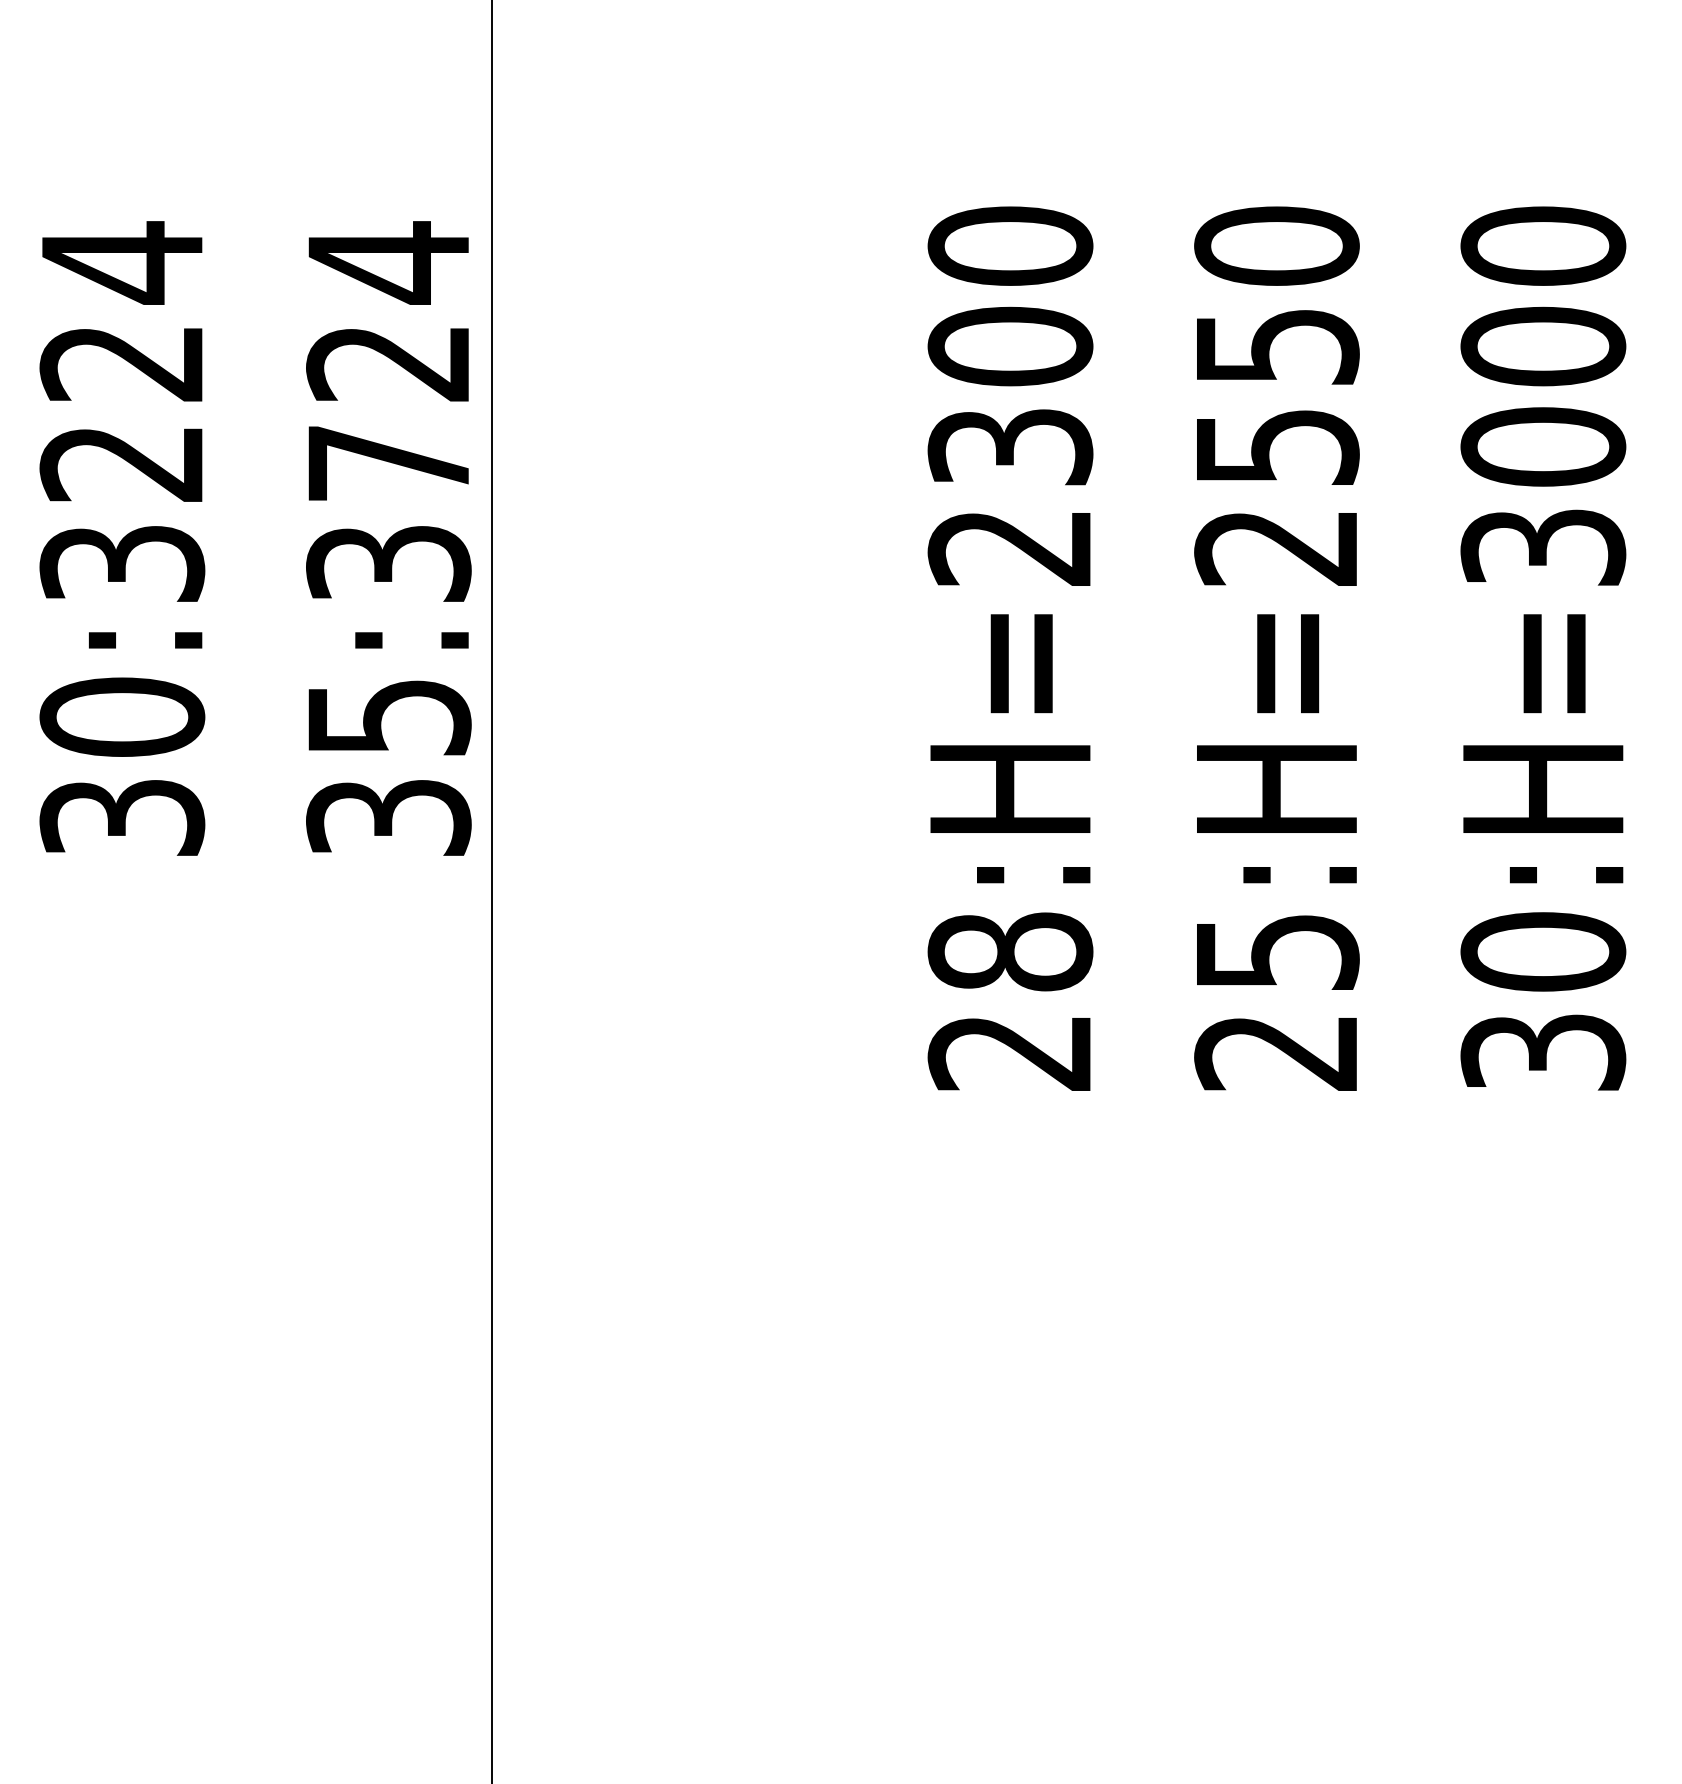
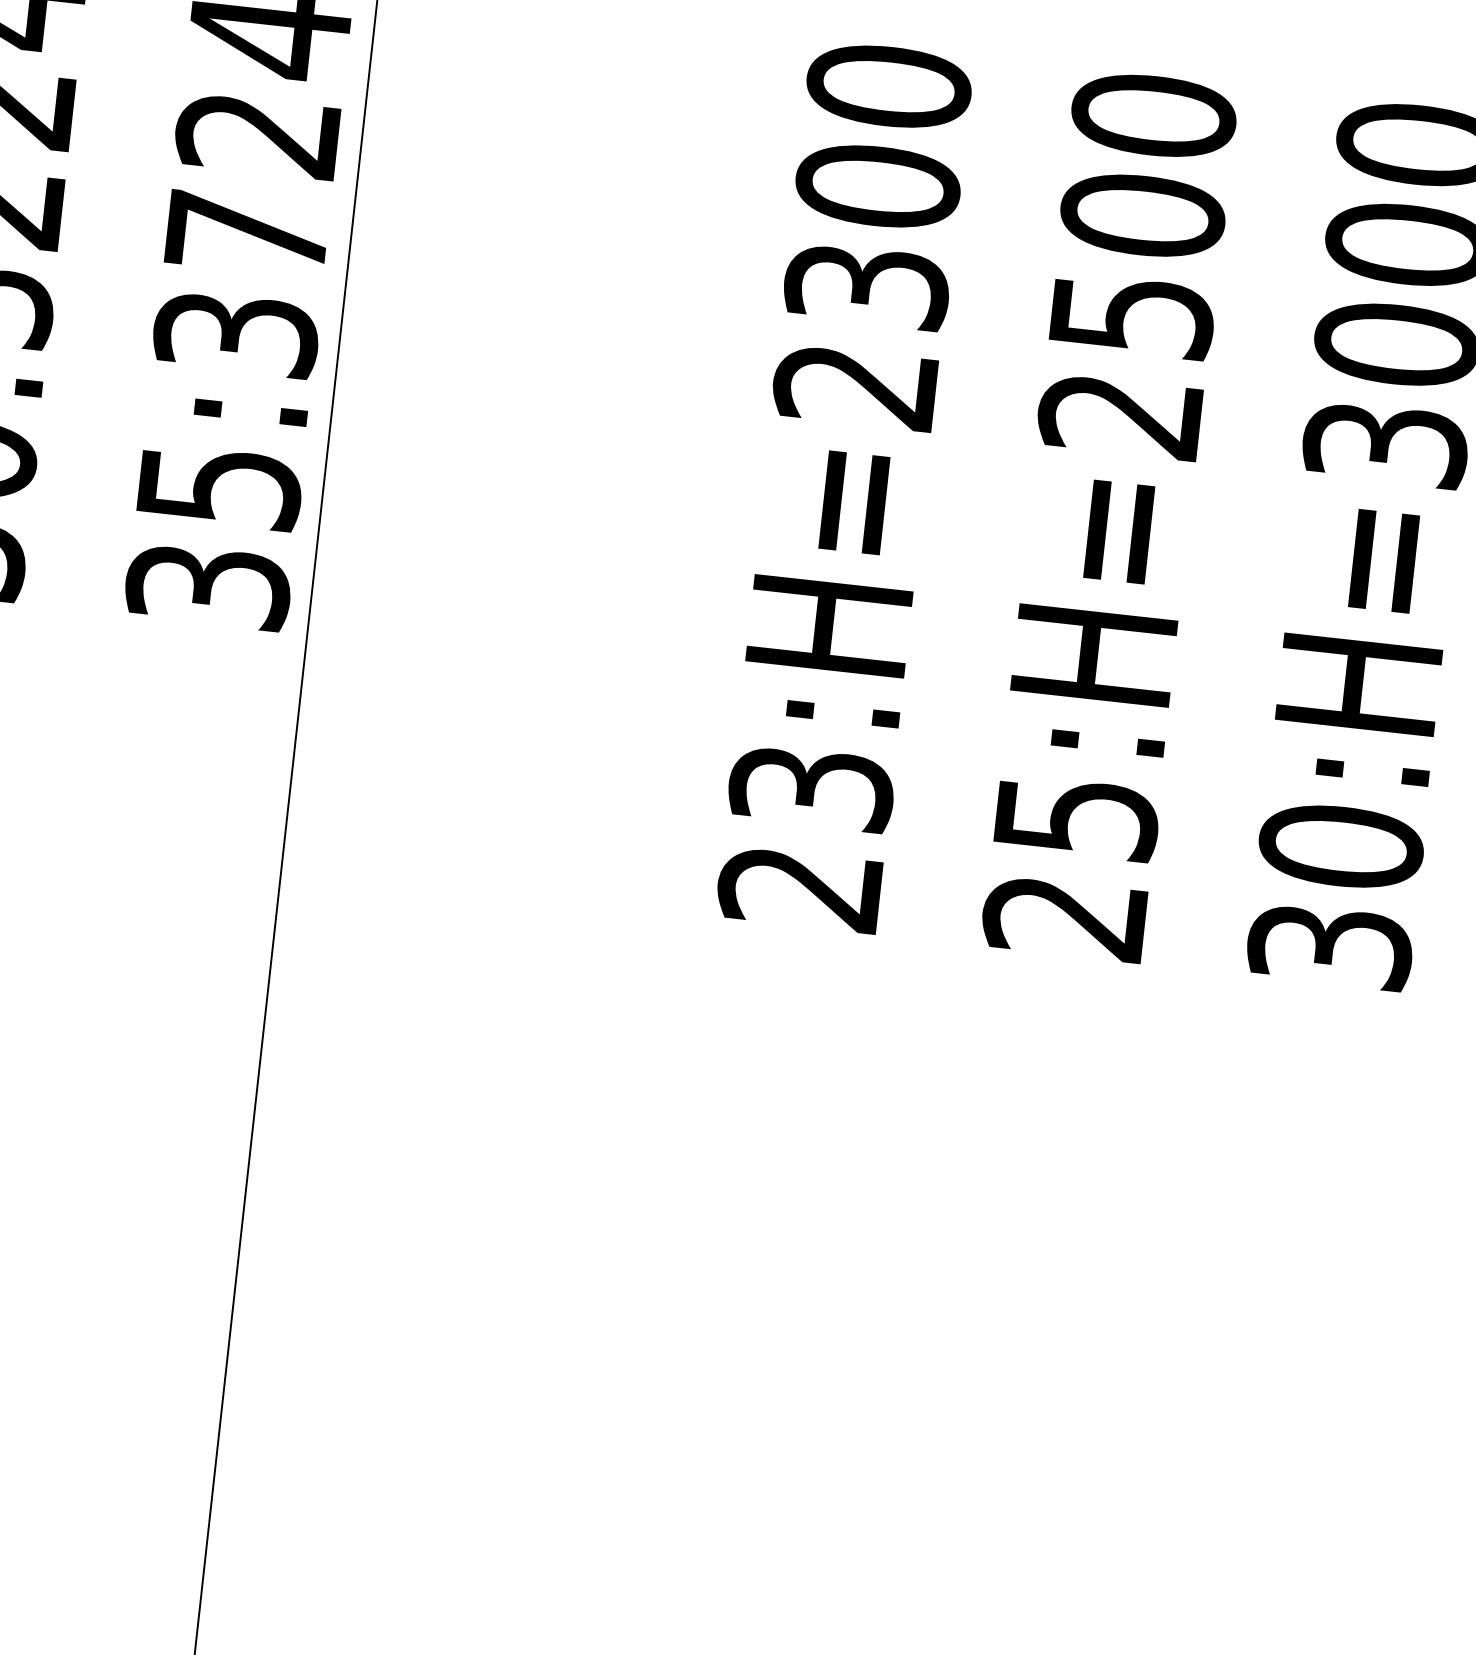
text: (1276, 346) -> (1142, 215), 25:H=2550 -> 25:H=2500
text: (1010, 951) -> (811, 787), 28:H=2300 -> 23:H=2300

